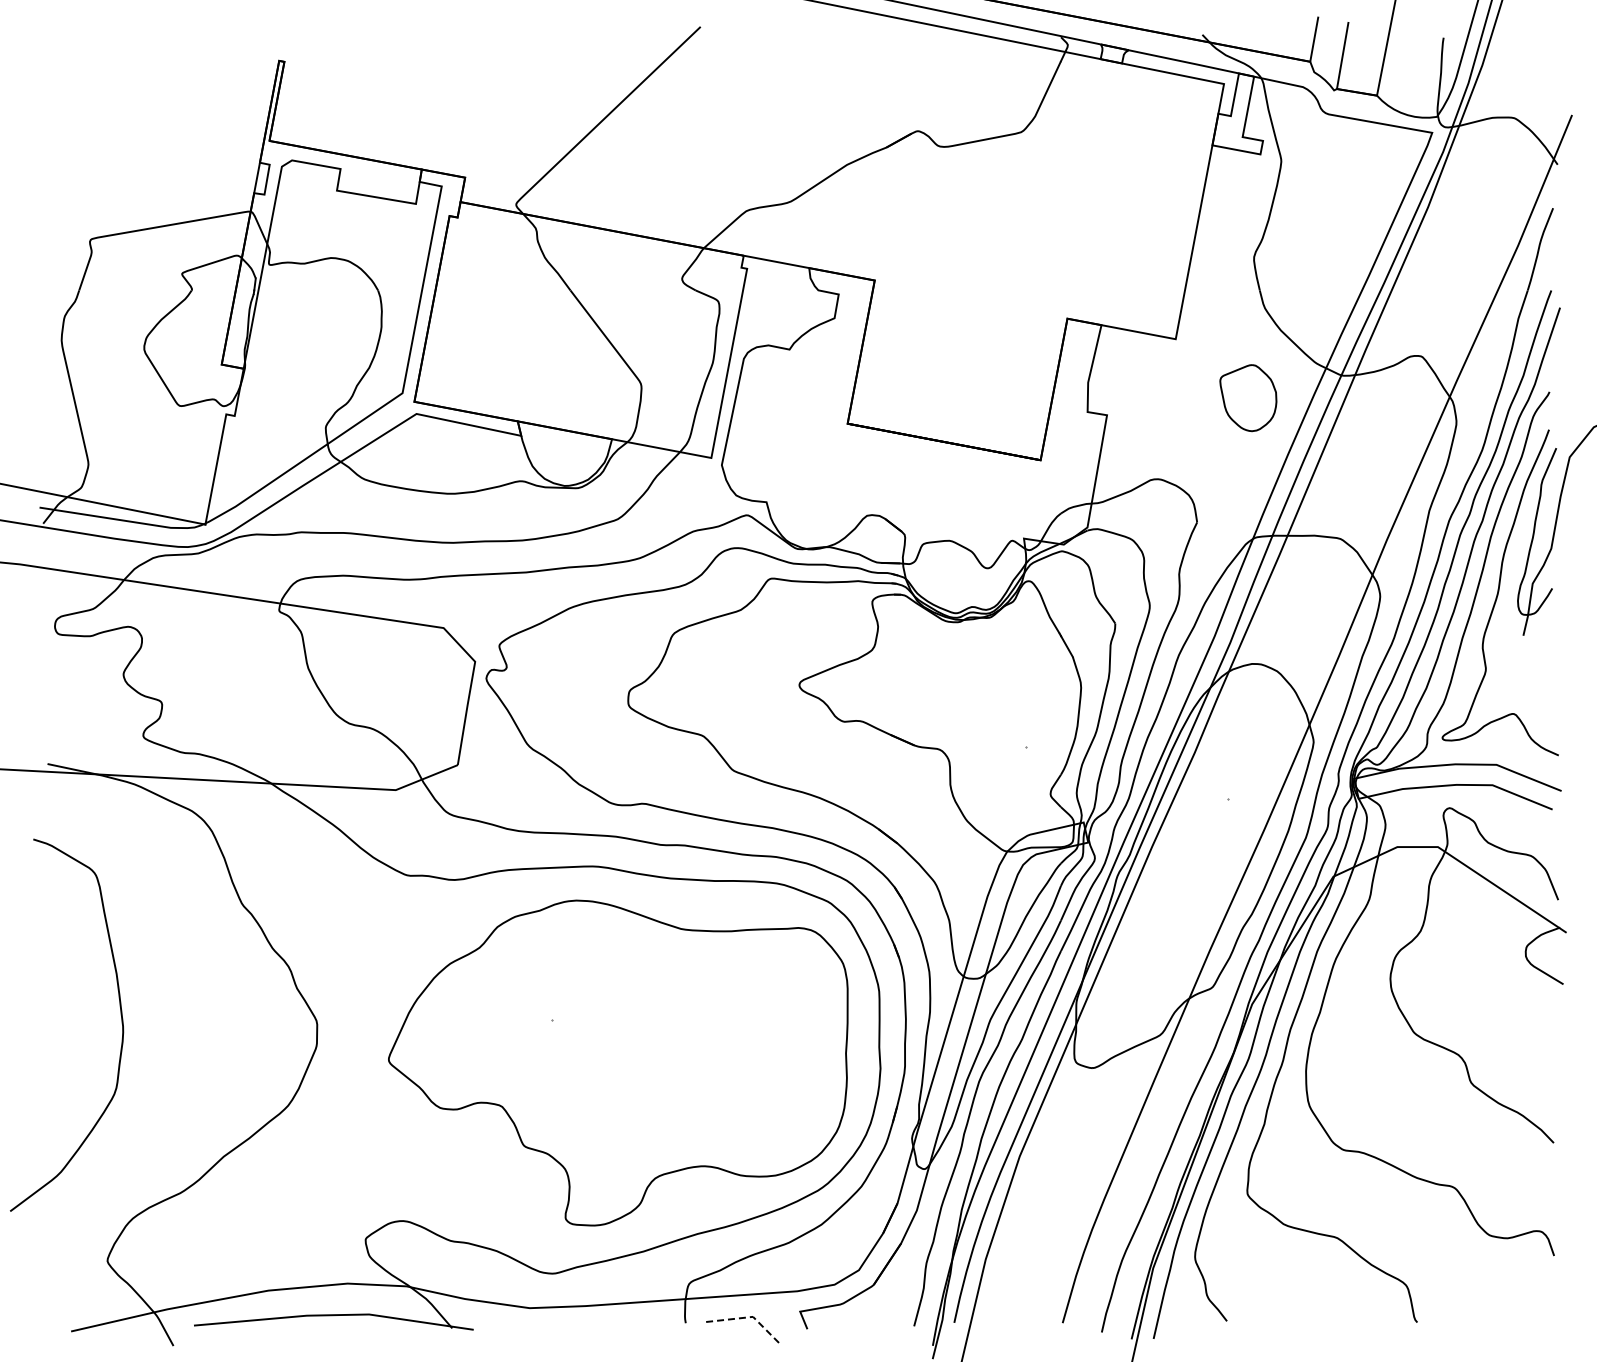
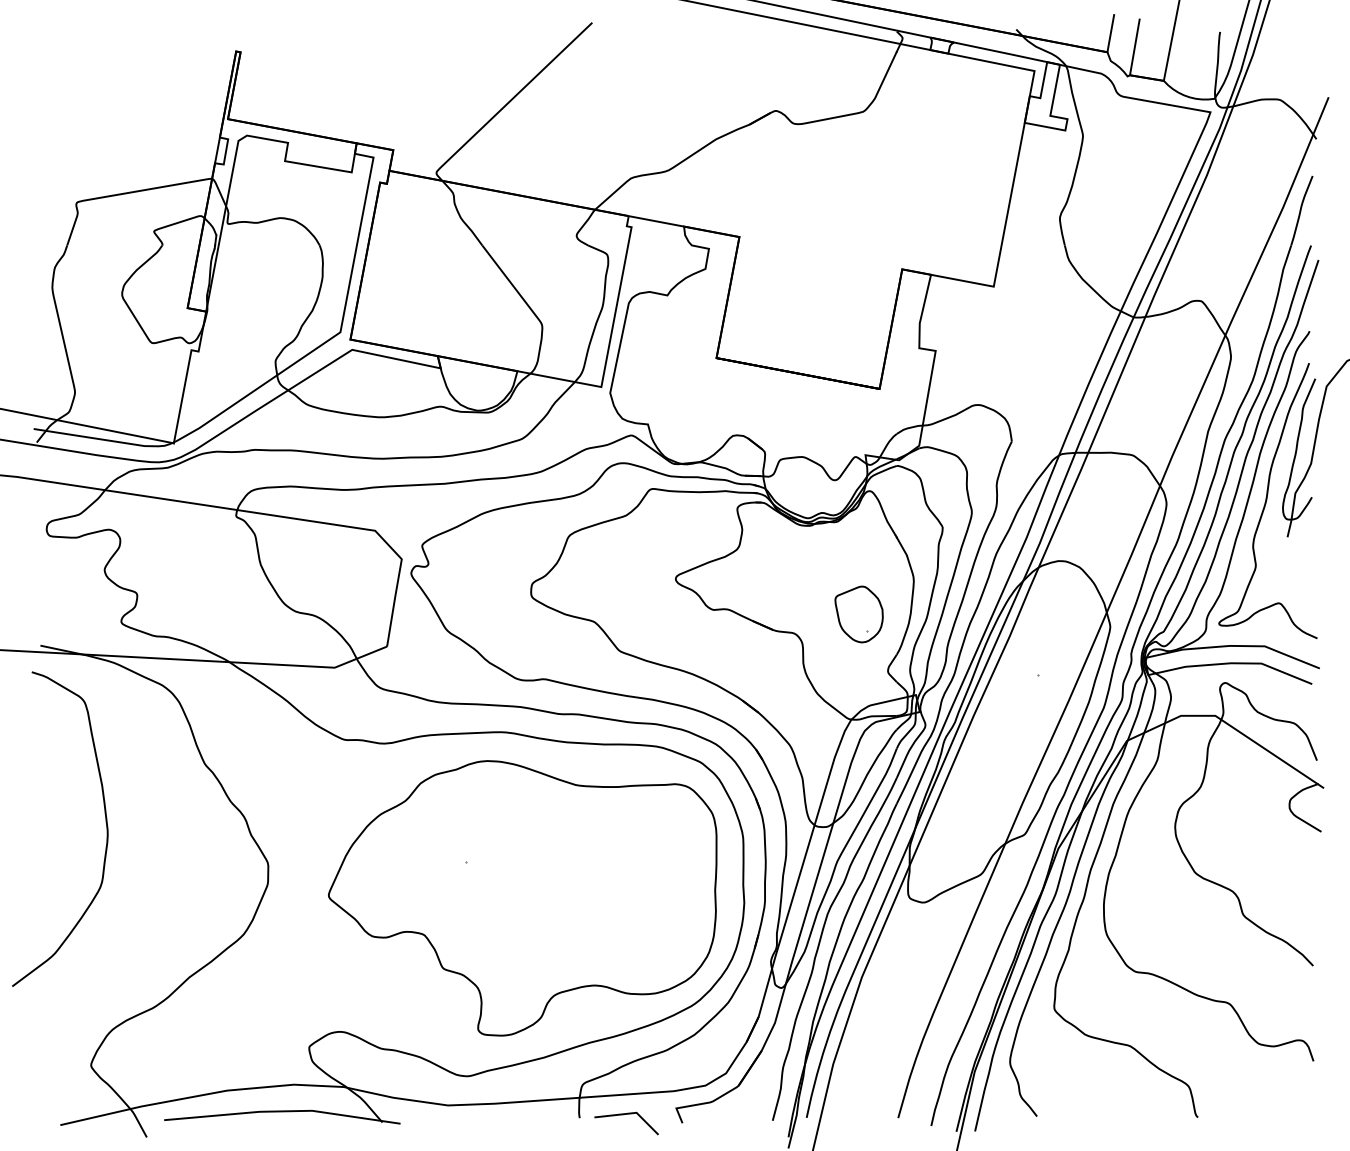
part: (1248, 398) -> (859, 614), moved
curve: (120, 1015) -> (105, 820), moved
line: (746, 1317) -> (631, 1113), dashed -> solid

